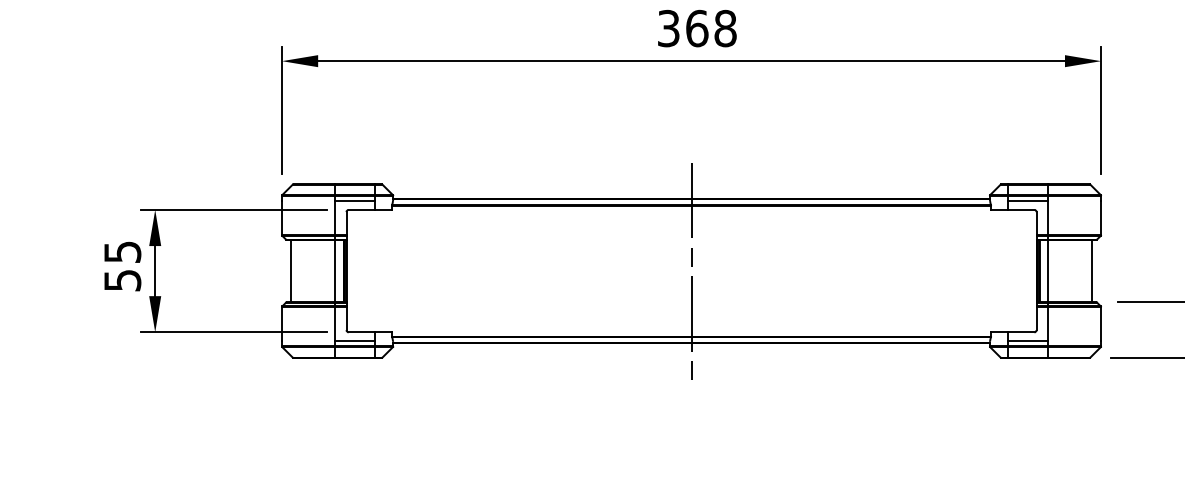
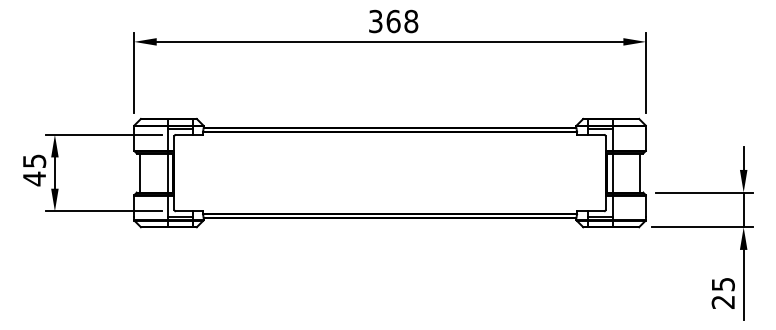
line: (692, 270) -> (390, 172), removed
text: (122, 279) -> (34, 178), 55 -> 45

